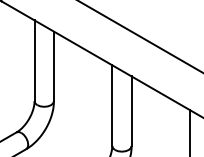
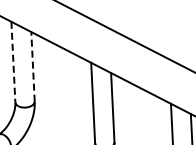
line: (34, 61) -> (13, 62), solid -> dashed
line: (53, 66) -> (32, 66), solid -> dashed

